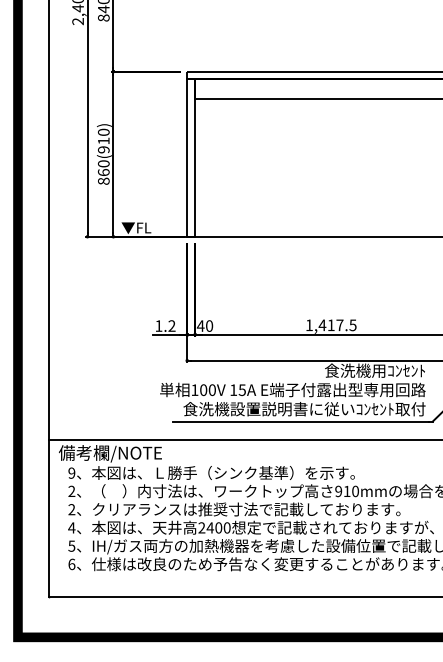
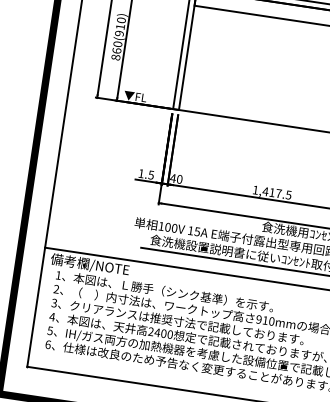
text: (171, 325) -> (150, 174), 1.2 -> 1.5
text: (71, 472) -> (58, 274), 9 -> 1
text: (71, 509) -> (54, 302), 2 -> 3

